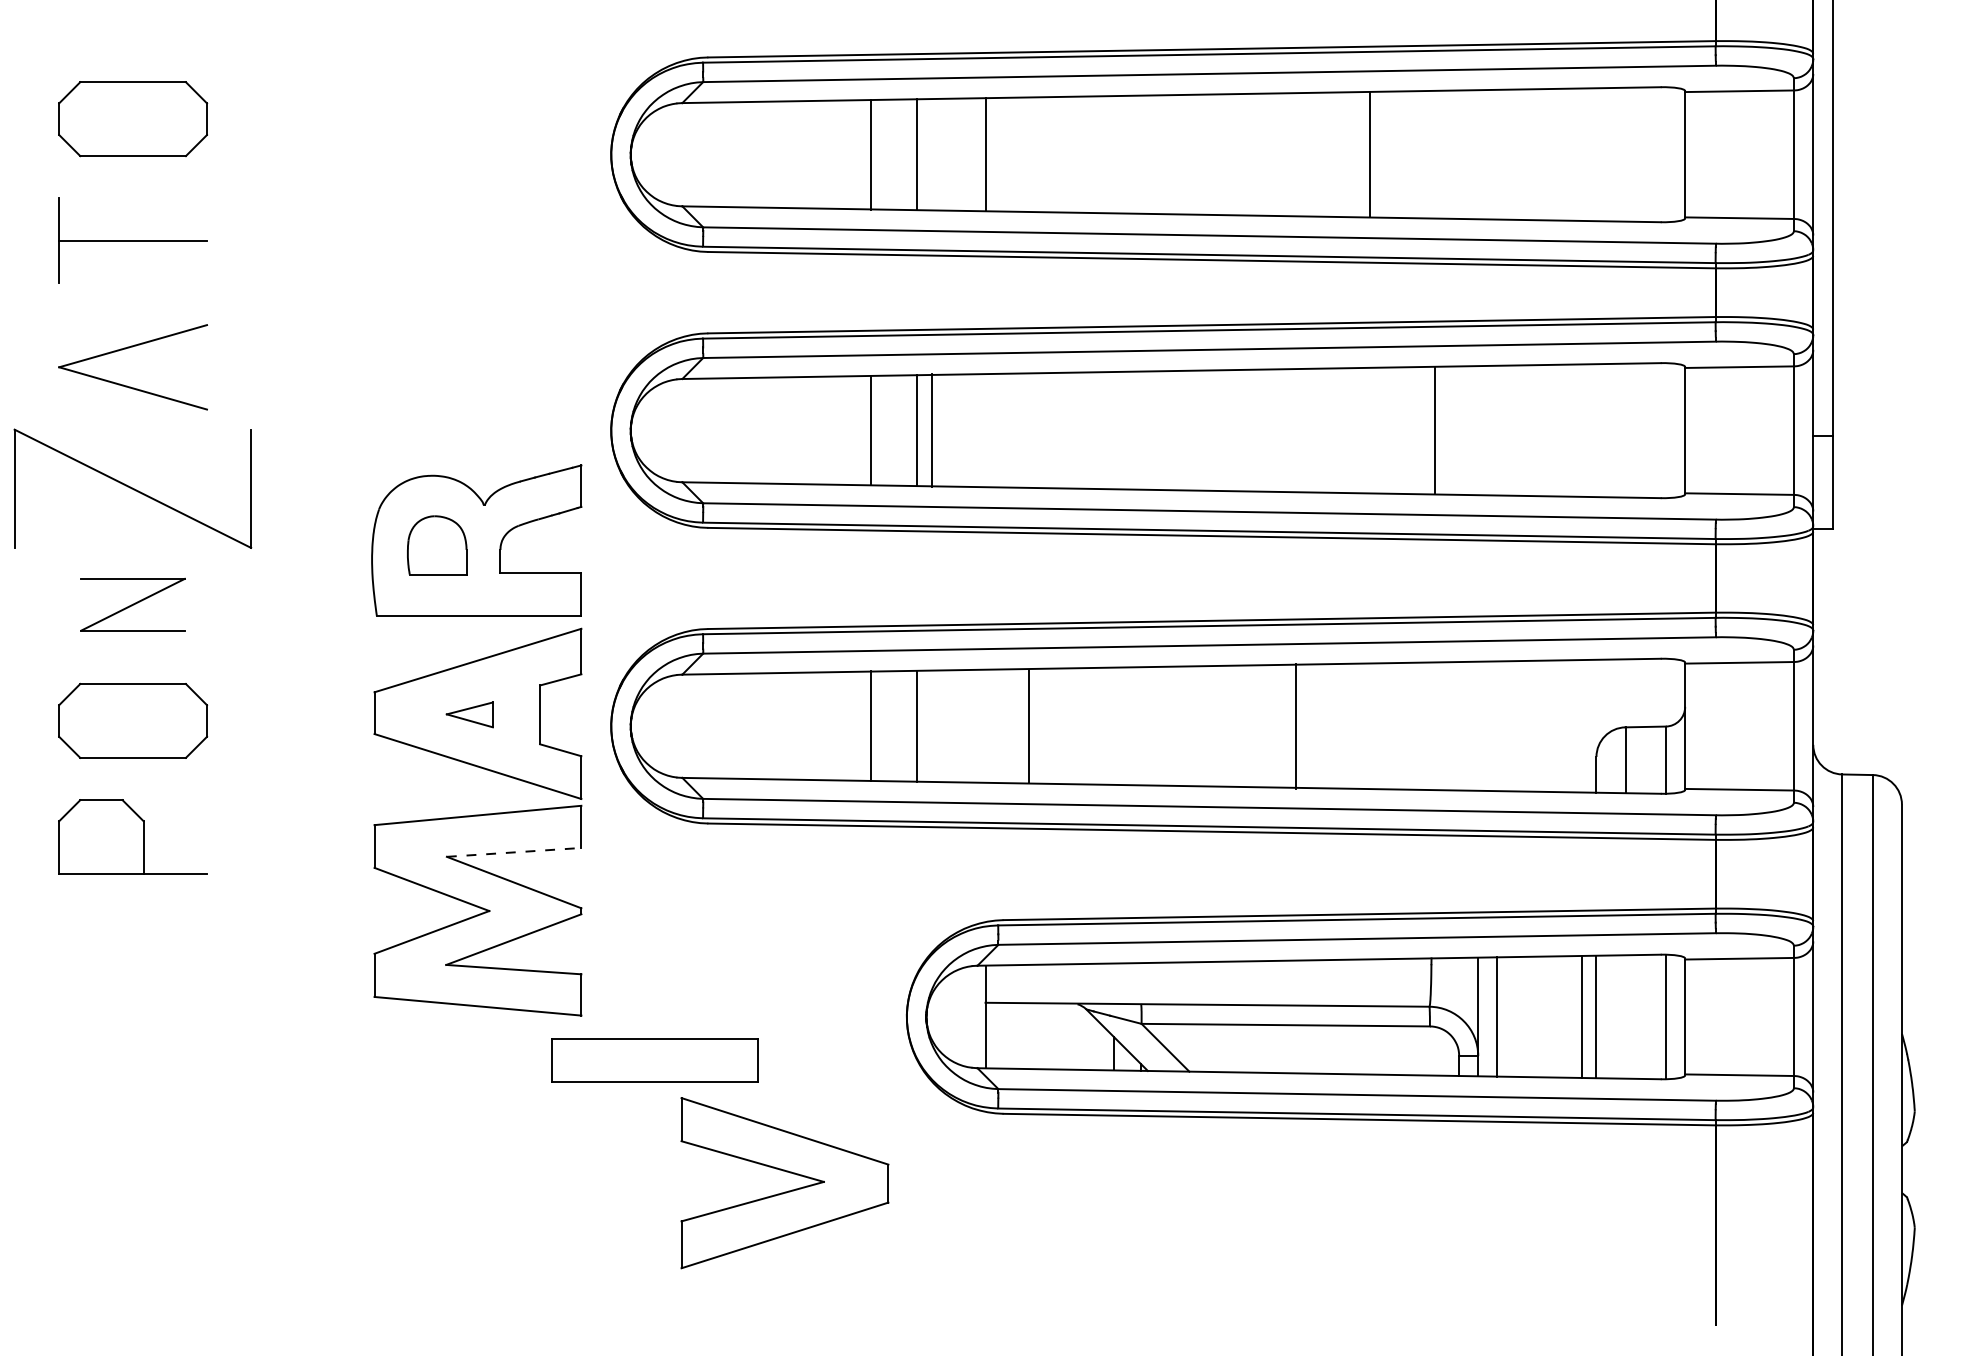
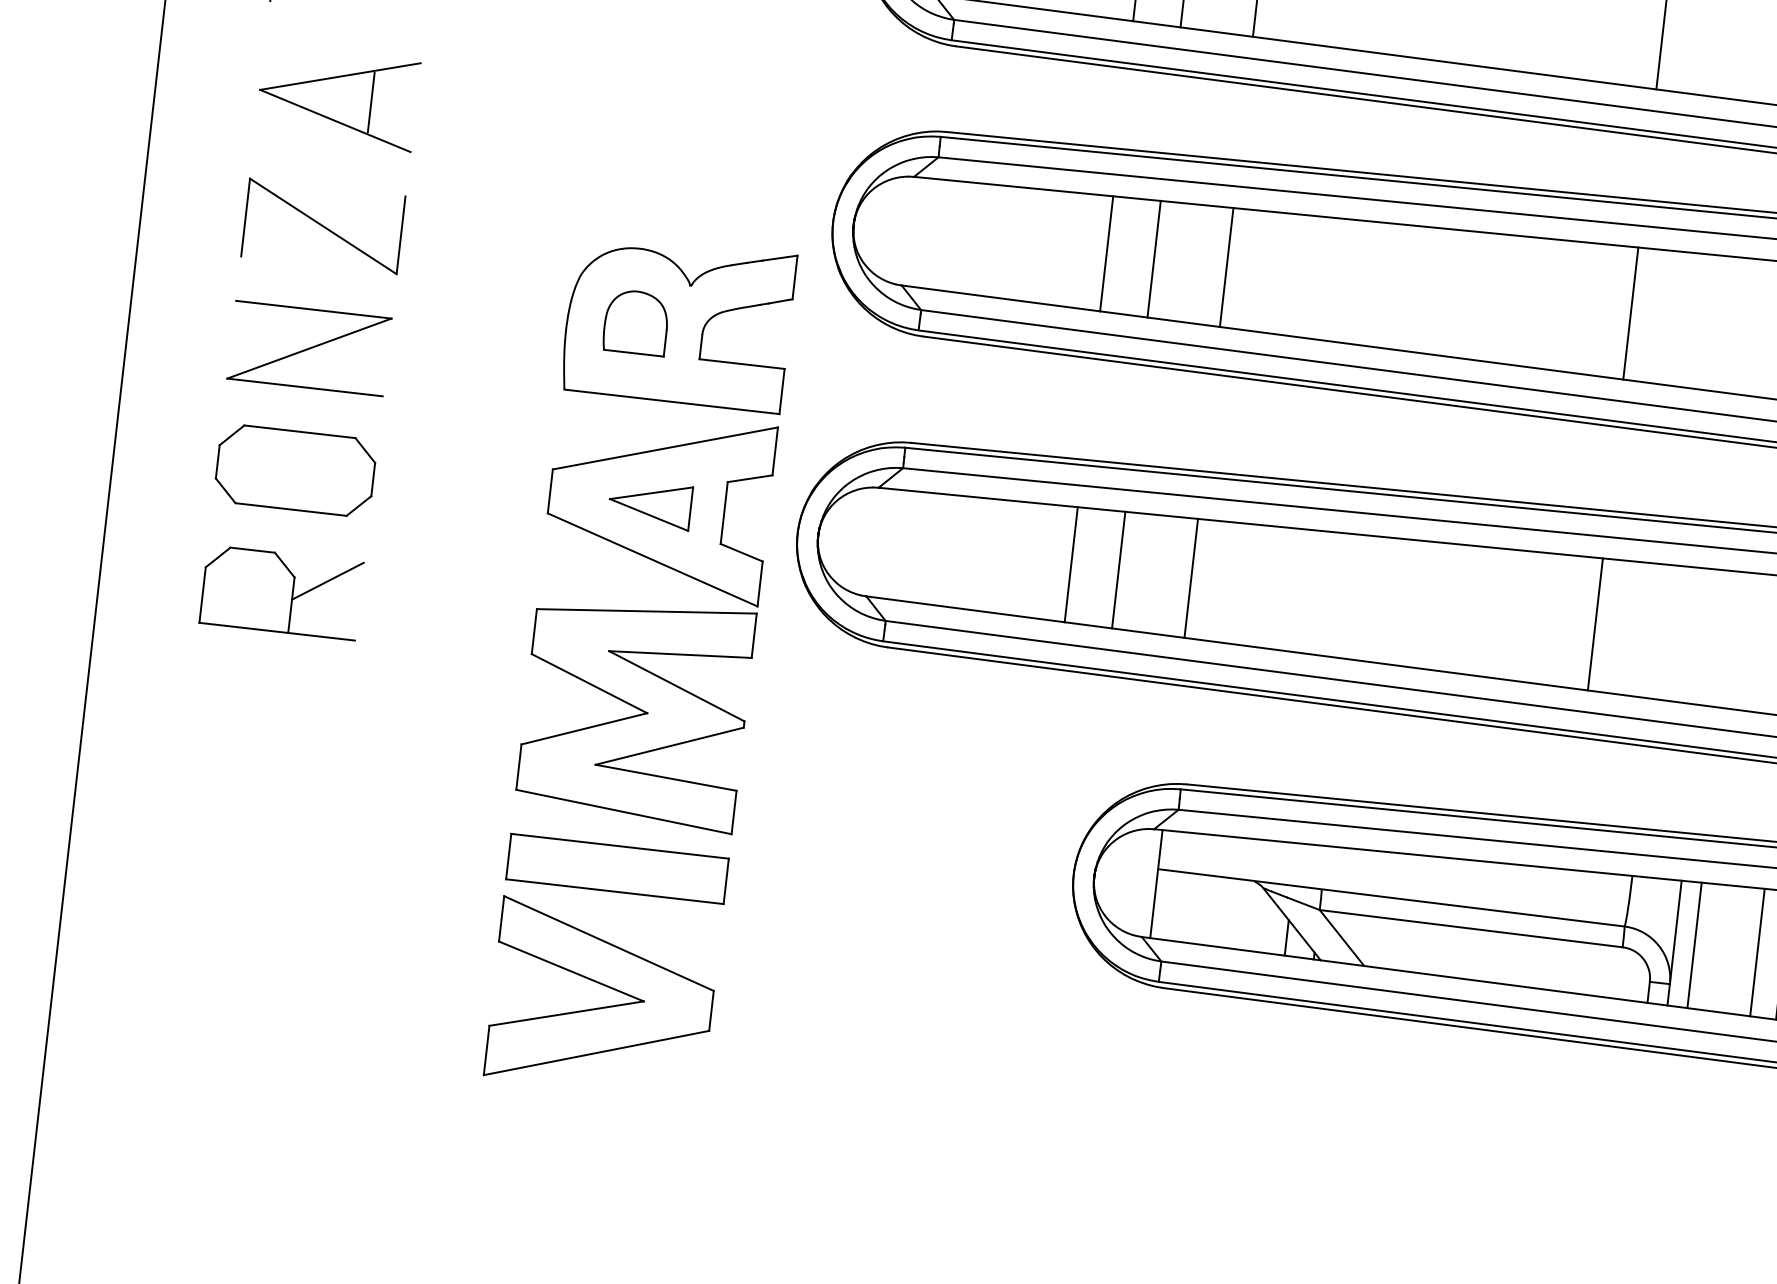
line: (164, 367) -> (370, 102), added
line: (931, 430) -> (1226, 267), moved
line: (1434, 430) -> (1630, 313), moved
part: (133, 488) -> (323, 226), size x0.62
part: (132, 604) -> (308, 348), size x1.43
part: (469, 714) -> (650, 504), size x1.67
line: (1028, 725) -> (1191, 577), moved
line: (1295, 726) -> (1595, 624), moved
line: (175, 821) -> (328, 581), added
line: (514, 852) -> (680, 654), dashed -> solid
line: (1557, 1016) -> (1757, 952), added
part: (654, 1060) -> (616, 868), moved
part: (784, 1191) -> (601, 1006), moved

